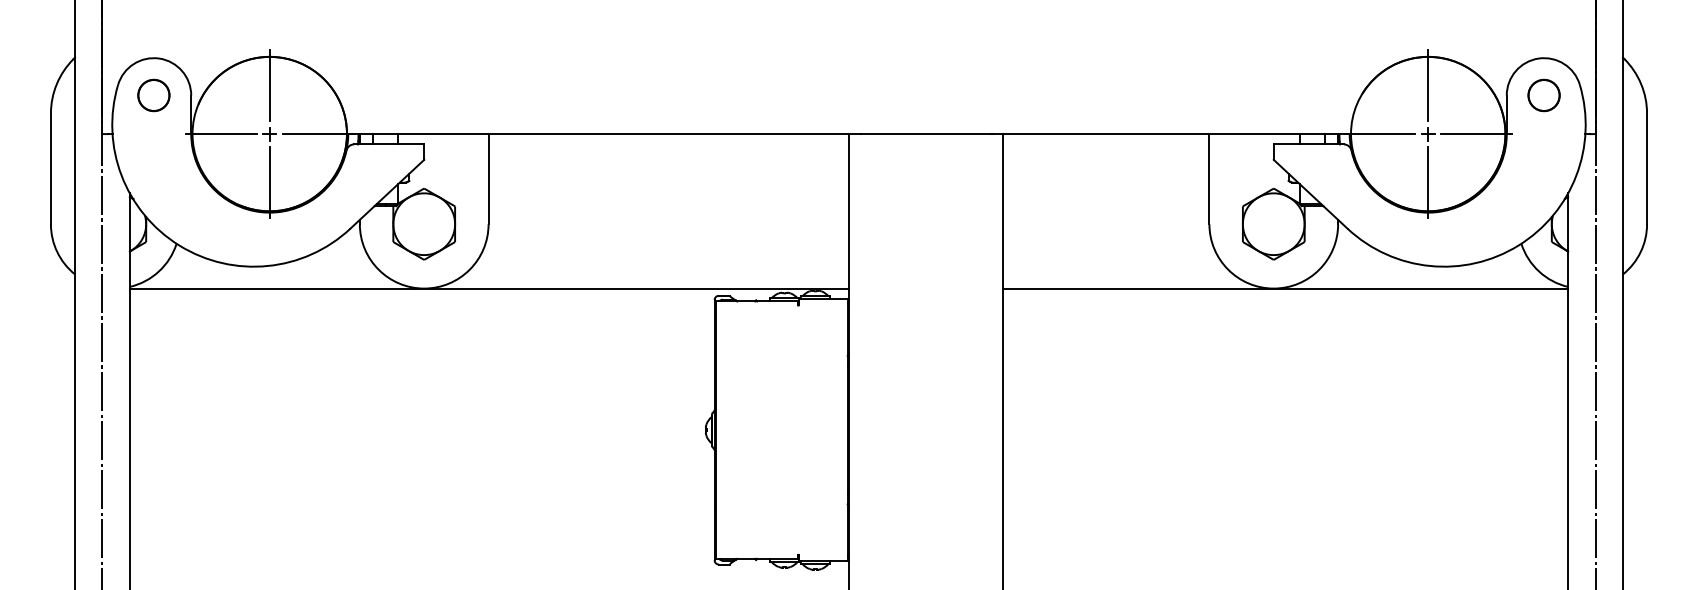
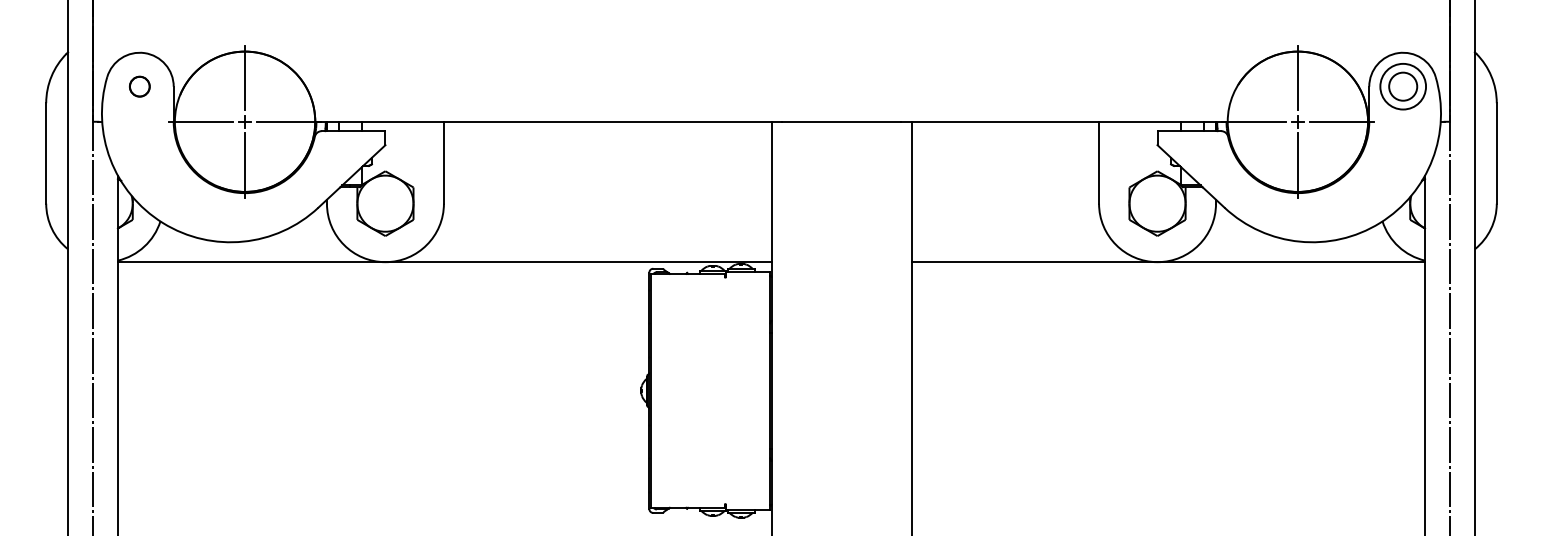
part: (153, 95) -> (139, 86), size x0.7
circle: (1543, 95) -> (1402, 86), size x1.6

